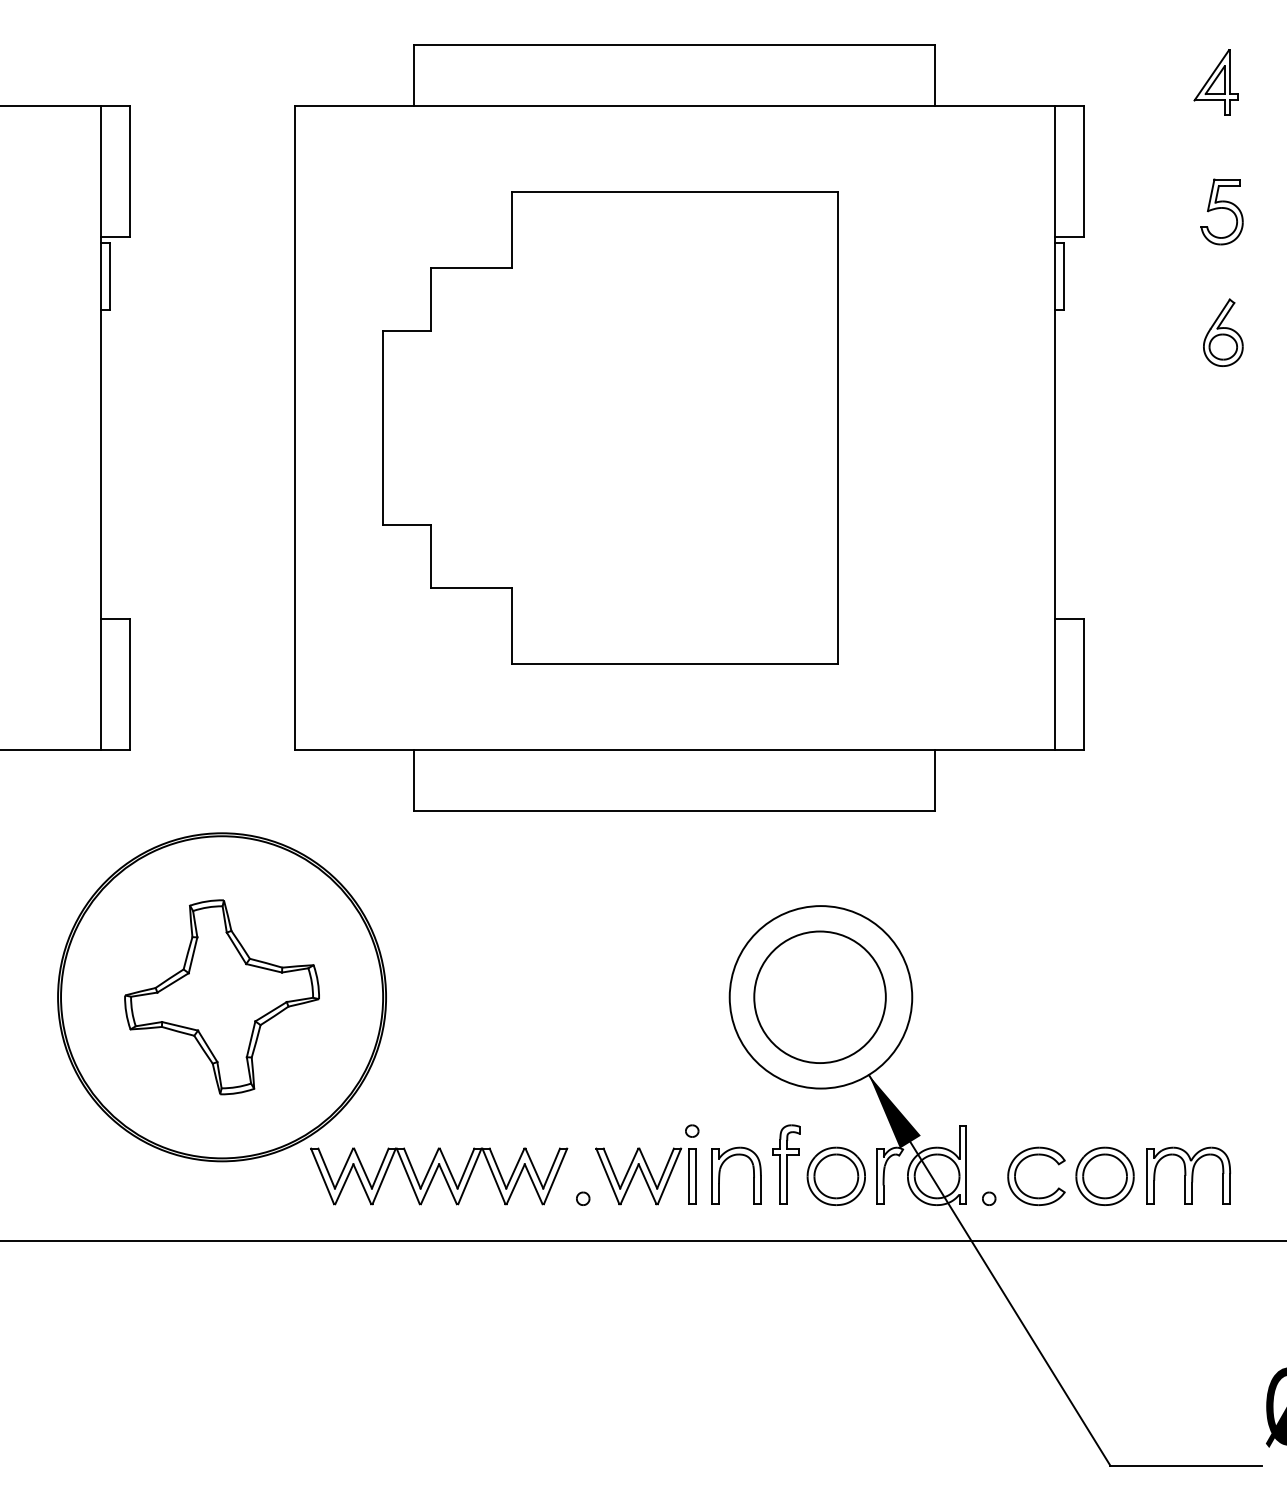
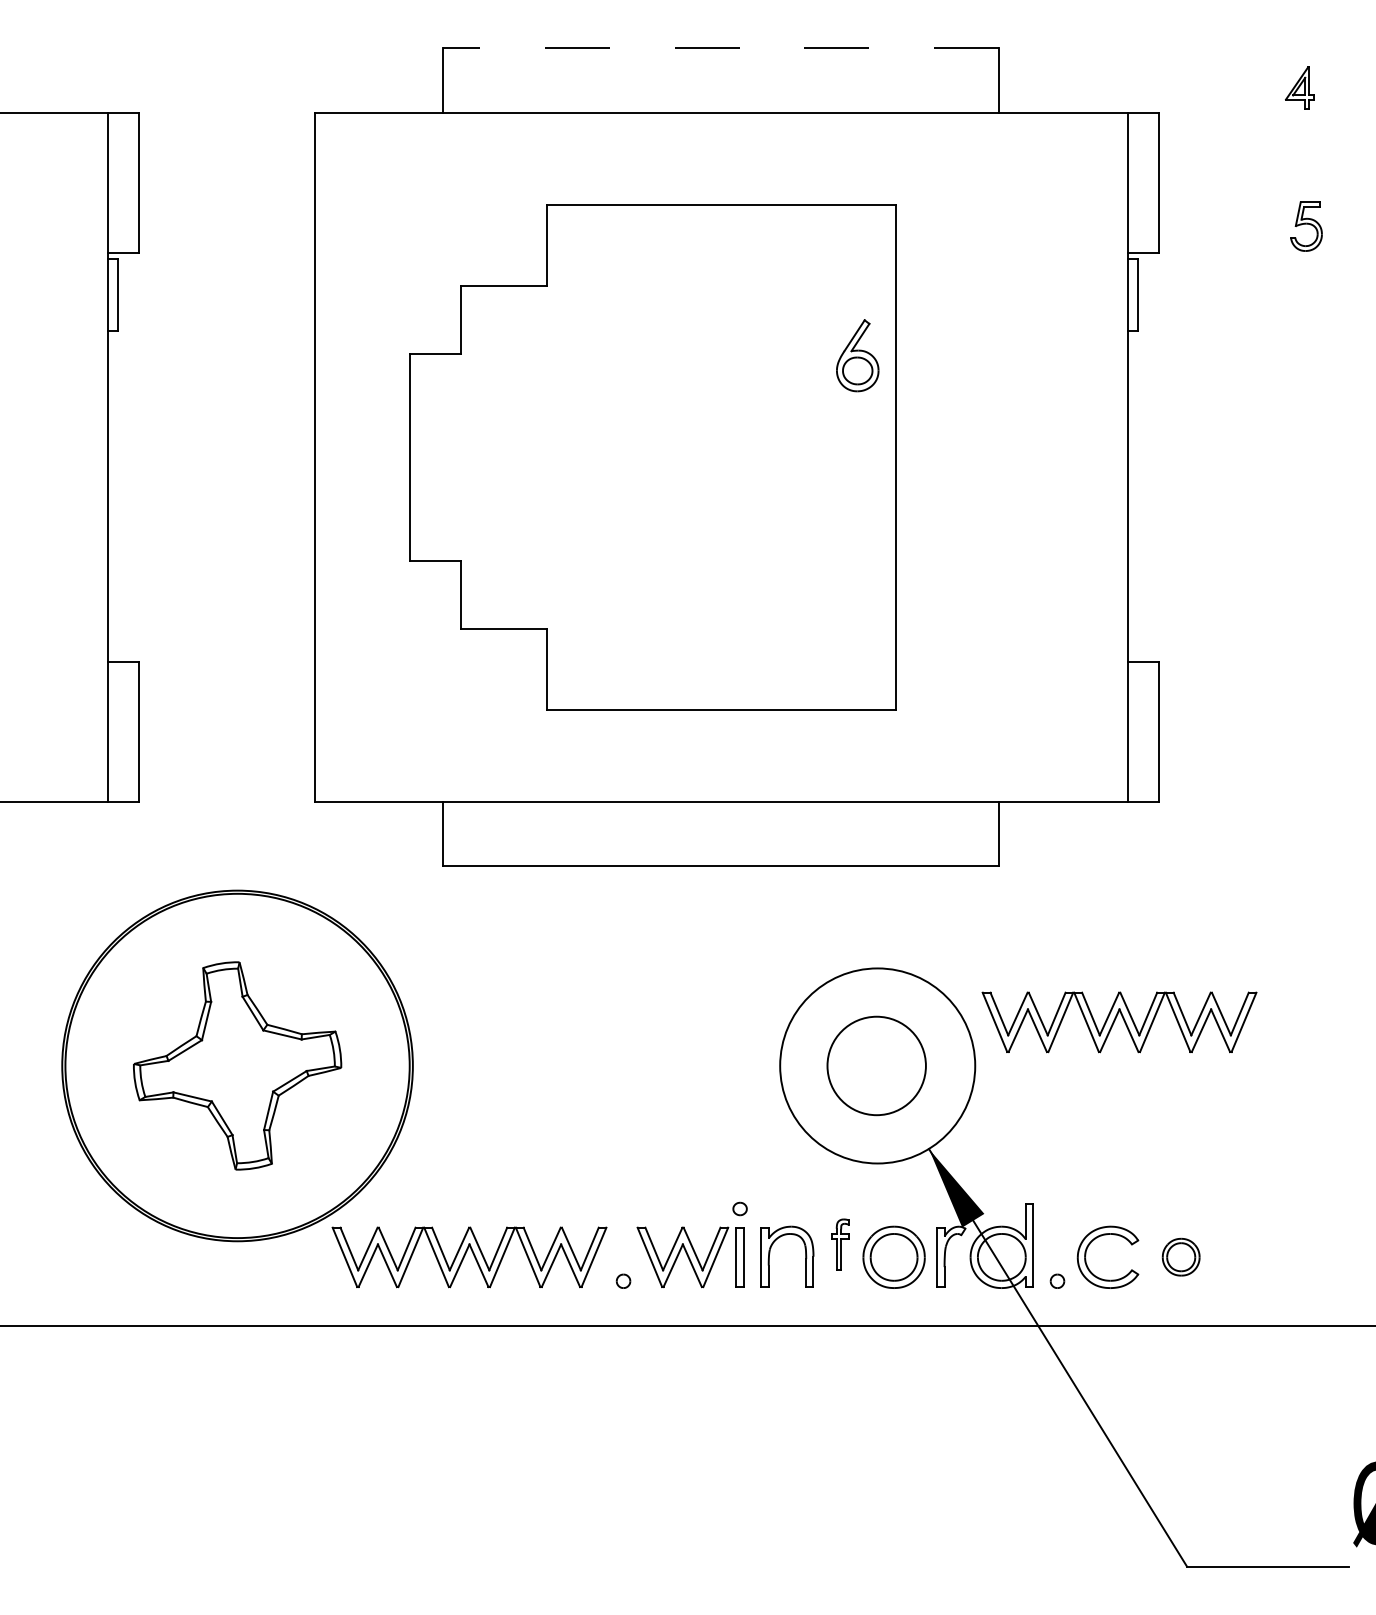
line: (673, 45) -> (720, 48), solid -> dashed
part: (1215, 81) -> (1299, 87), size x0.6
part: (1222, 211) -> (1306, 226), size x0.7
part: (1223, 332) -> (857, 355), moved
part: (1047, 956) -> (1119, 1022), added
circle: (819, 996) -> (876, 1065), size x0.7
part: (786, 1164) -> (840, 1244), size x0.6
part: (1104, 1175) -> (1180, 1256), size x0.6
part: (1188, 1175) -> (1270, 1256), removed

